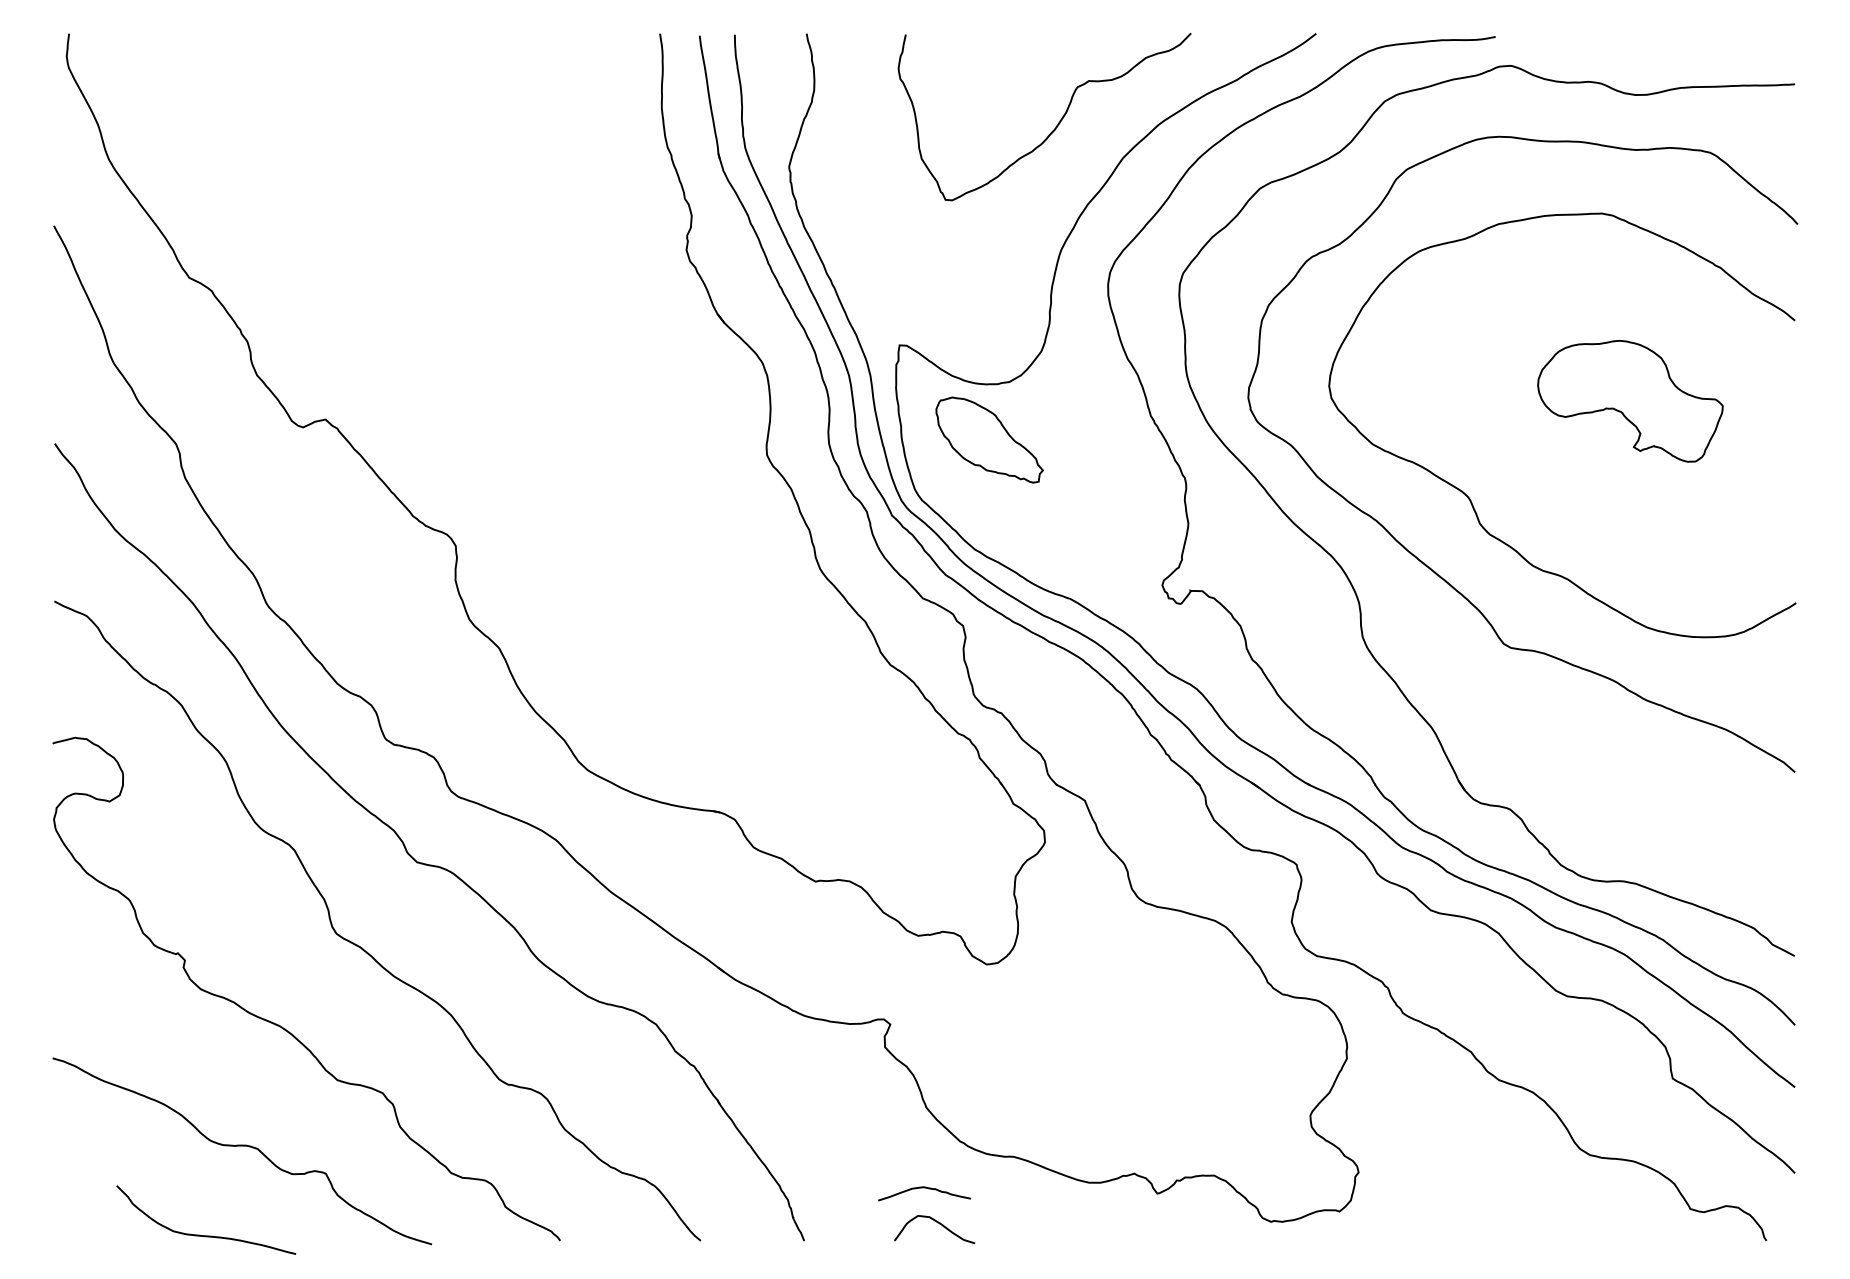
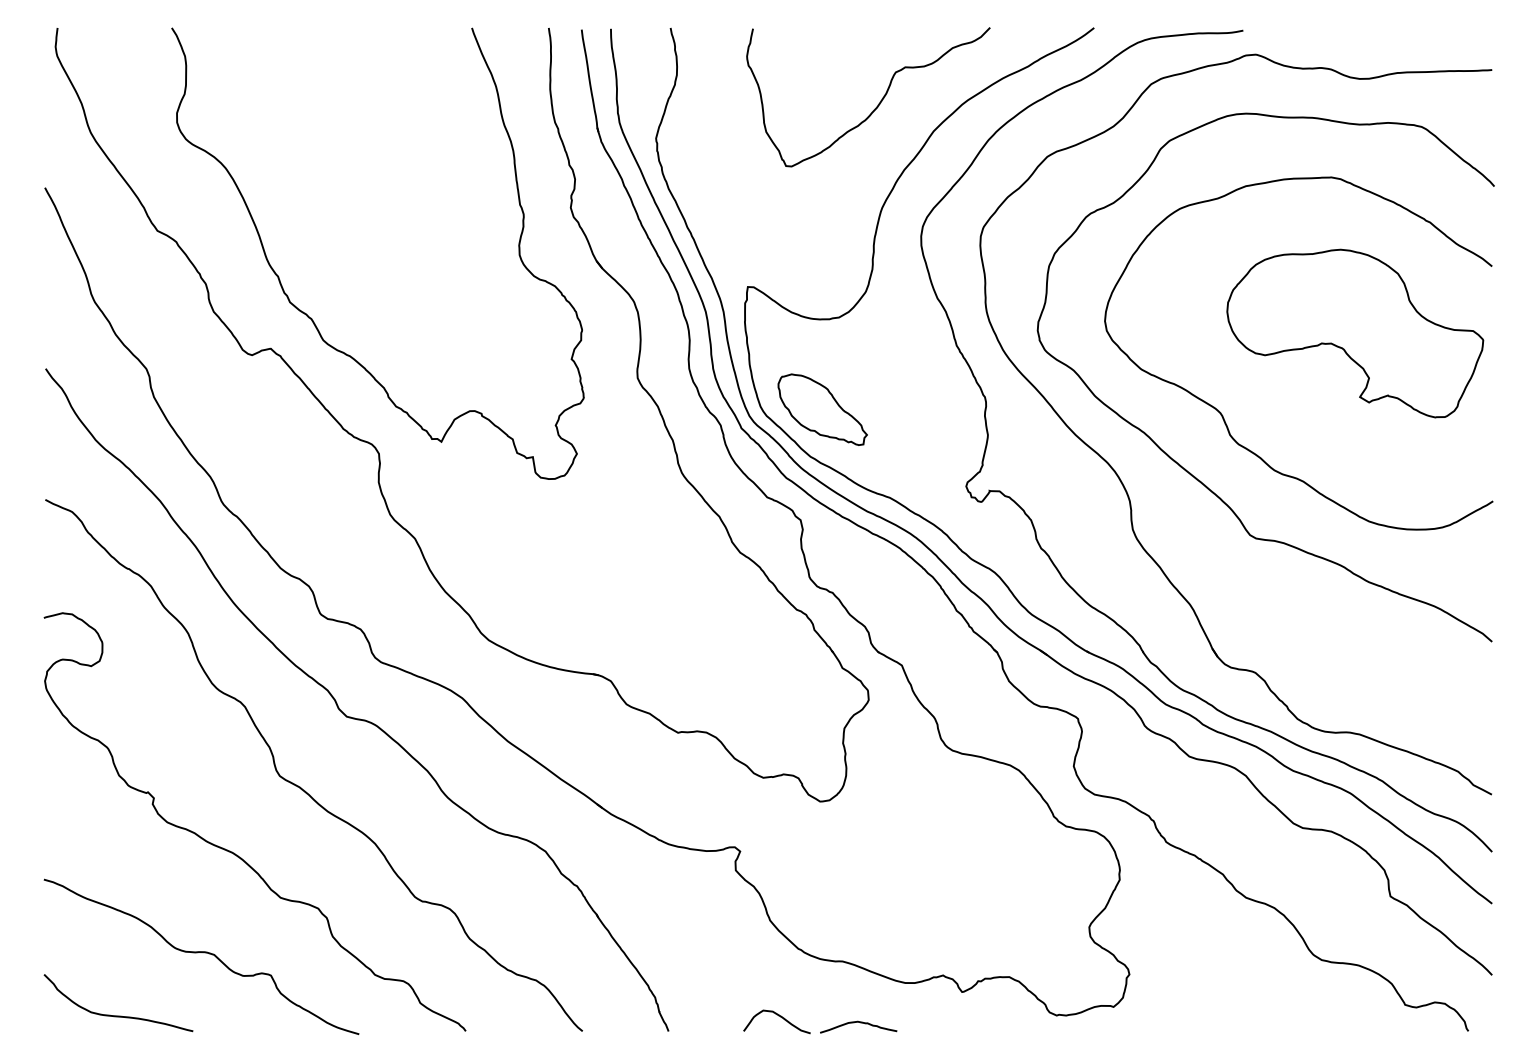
curve: (375, 383) -> (312, 318), added
part: (1630, 401) -> (1355, 333), size x1.67
part: (989, 439) -> (822, 409), moved
curve: (926, 1189) -> (860, 1023), moved
curve: (206, 1235) -> (118, 1015), moved

